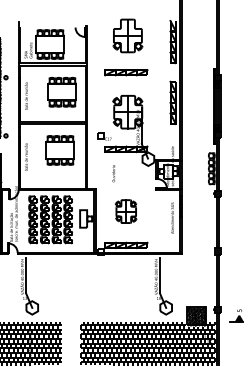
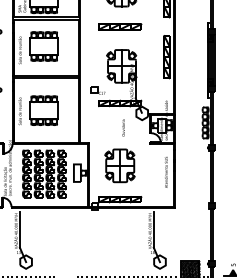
part: (61, 91) -> (43, 45), moved
part: (59, 150) -> (43, 110), moved
text: (113, 173) -> (123, 127), moved
part: (125, 211) -> (119, 165), size x1.43

